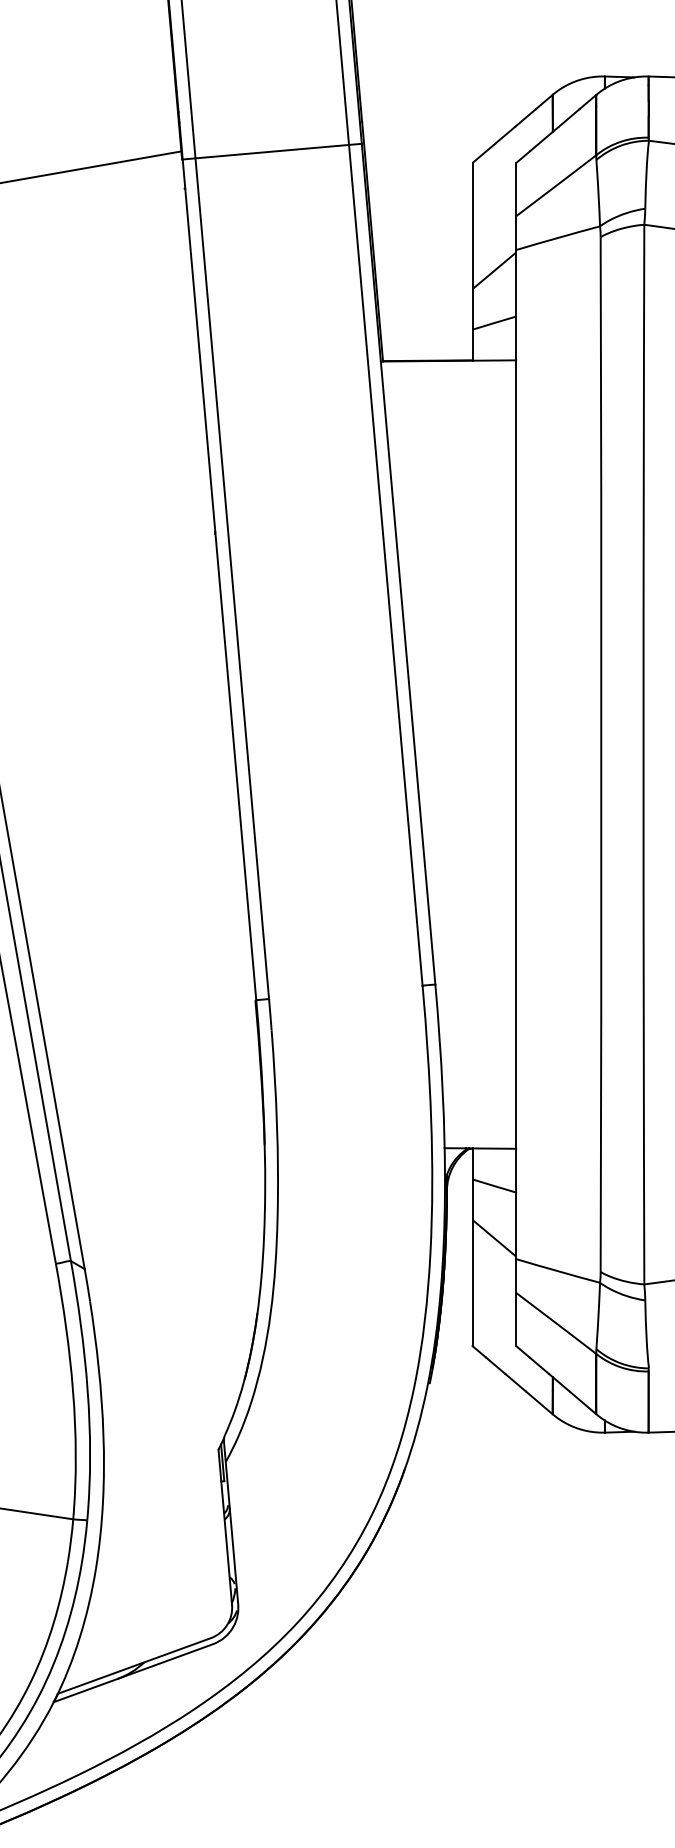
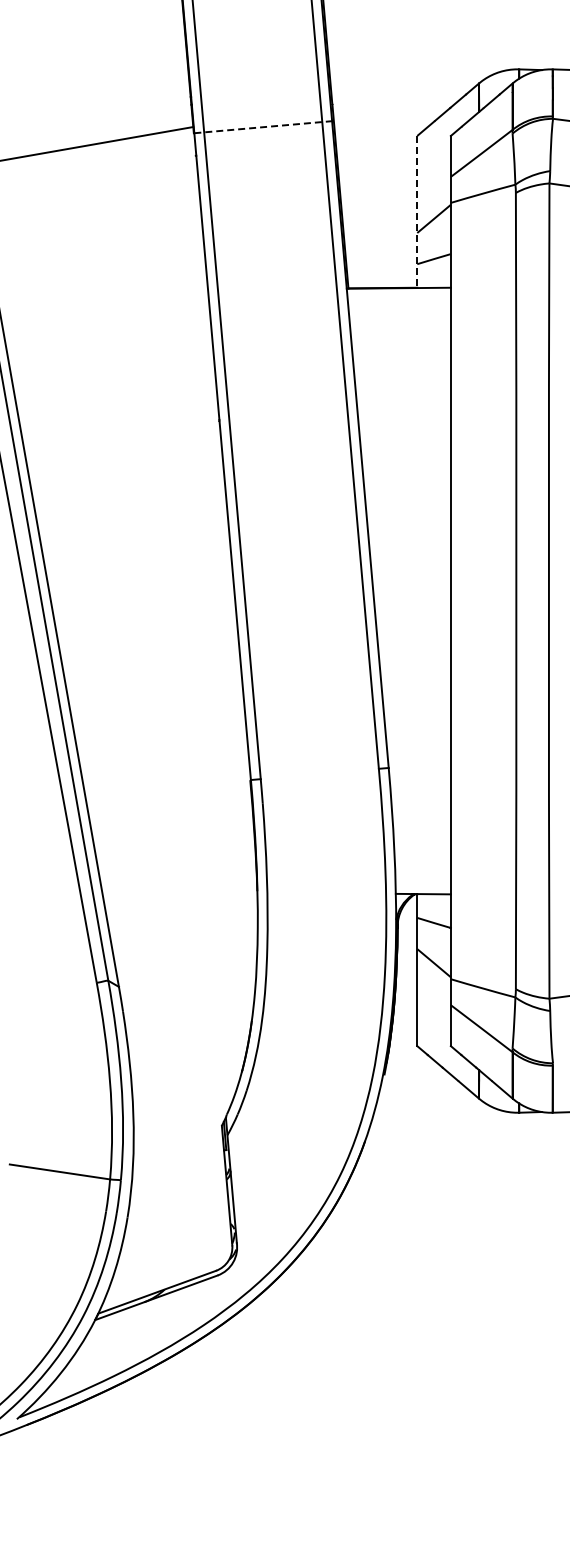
line: (272, 152) -> (263, 127), solid -> dashed
line: (472, 262) -> (417, 212), solid -> dashed

